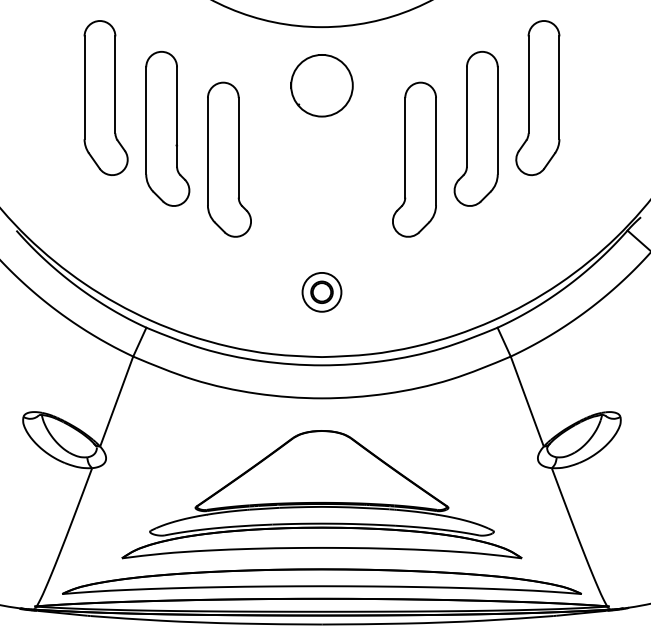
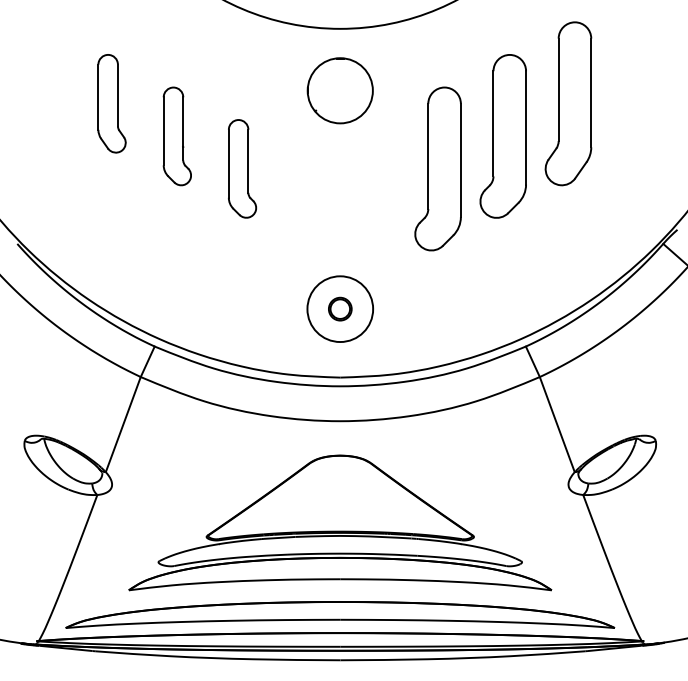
part: (105, 97) -> (111, 103), size x0.6
part: (167, 128) -> (176, 135), size x0.6
part: (229, 159) -> (242, 168), size x0.6
circle: (321, 291) -> (339, 308), size x1.6

